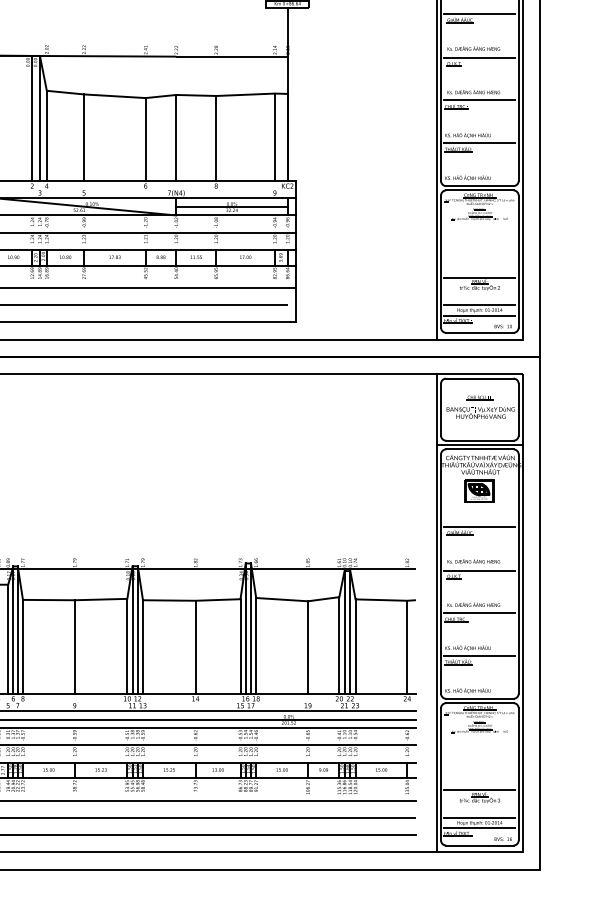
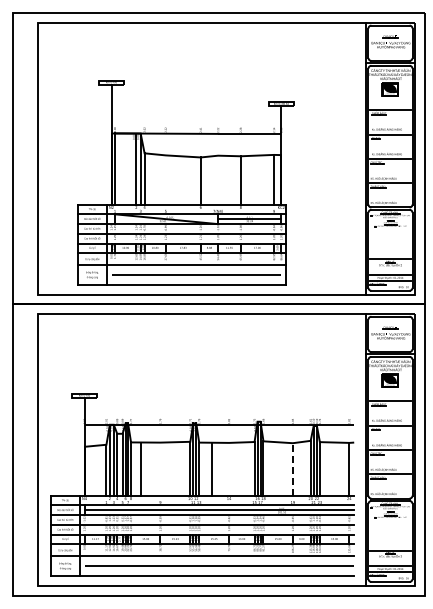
line: (83, 136) -> (165, 179), removed
line: (176, 136) -> (218, 179), removed
line: (74, 645) -> (141, 468), moved
line: (196, 645) -> (212, 468), moved
line: (307, 645) -> (292, 468), solid -> dashed

